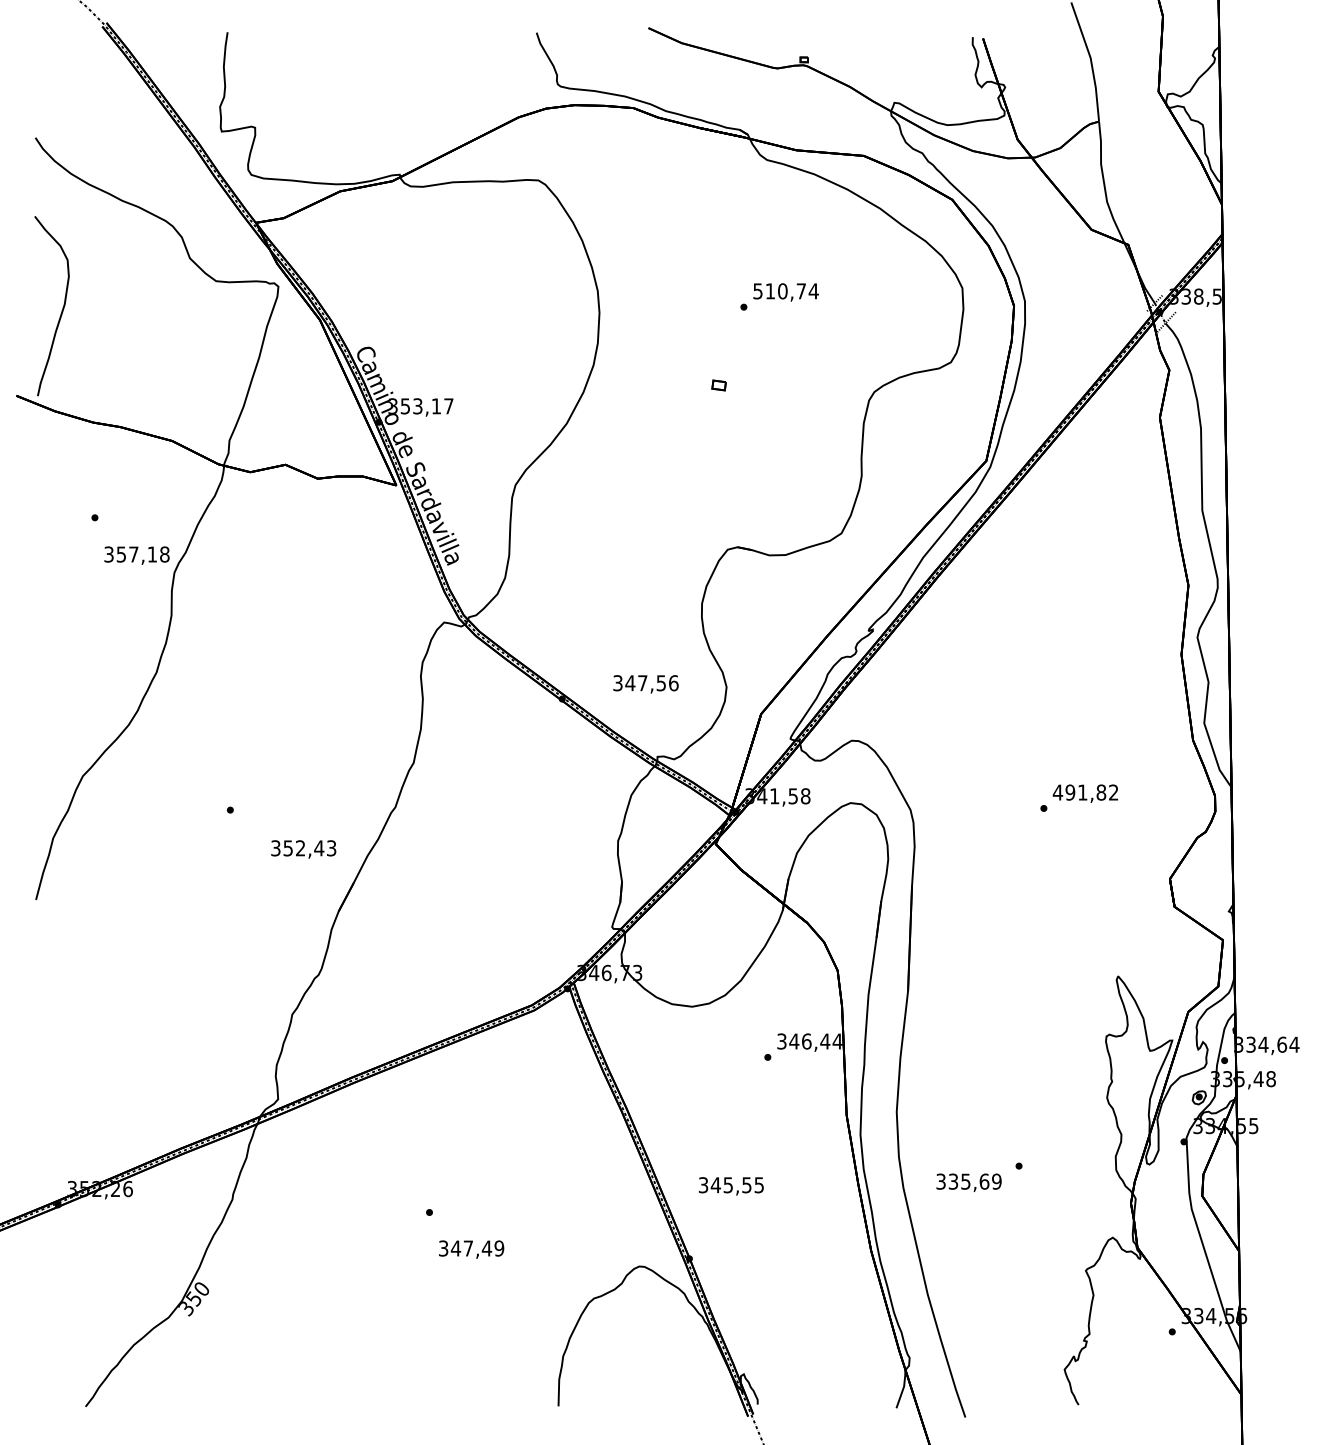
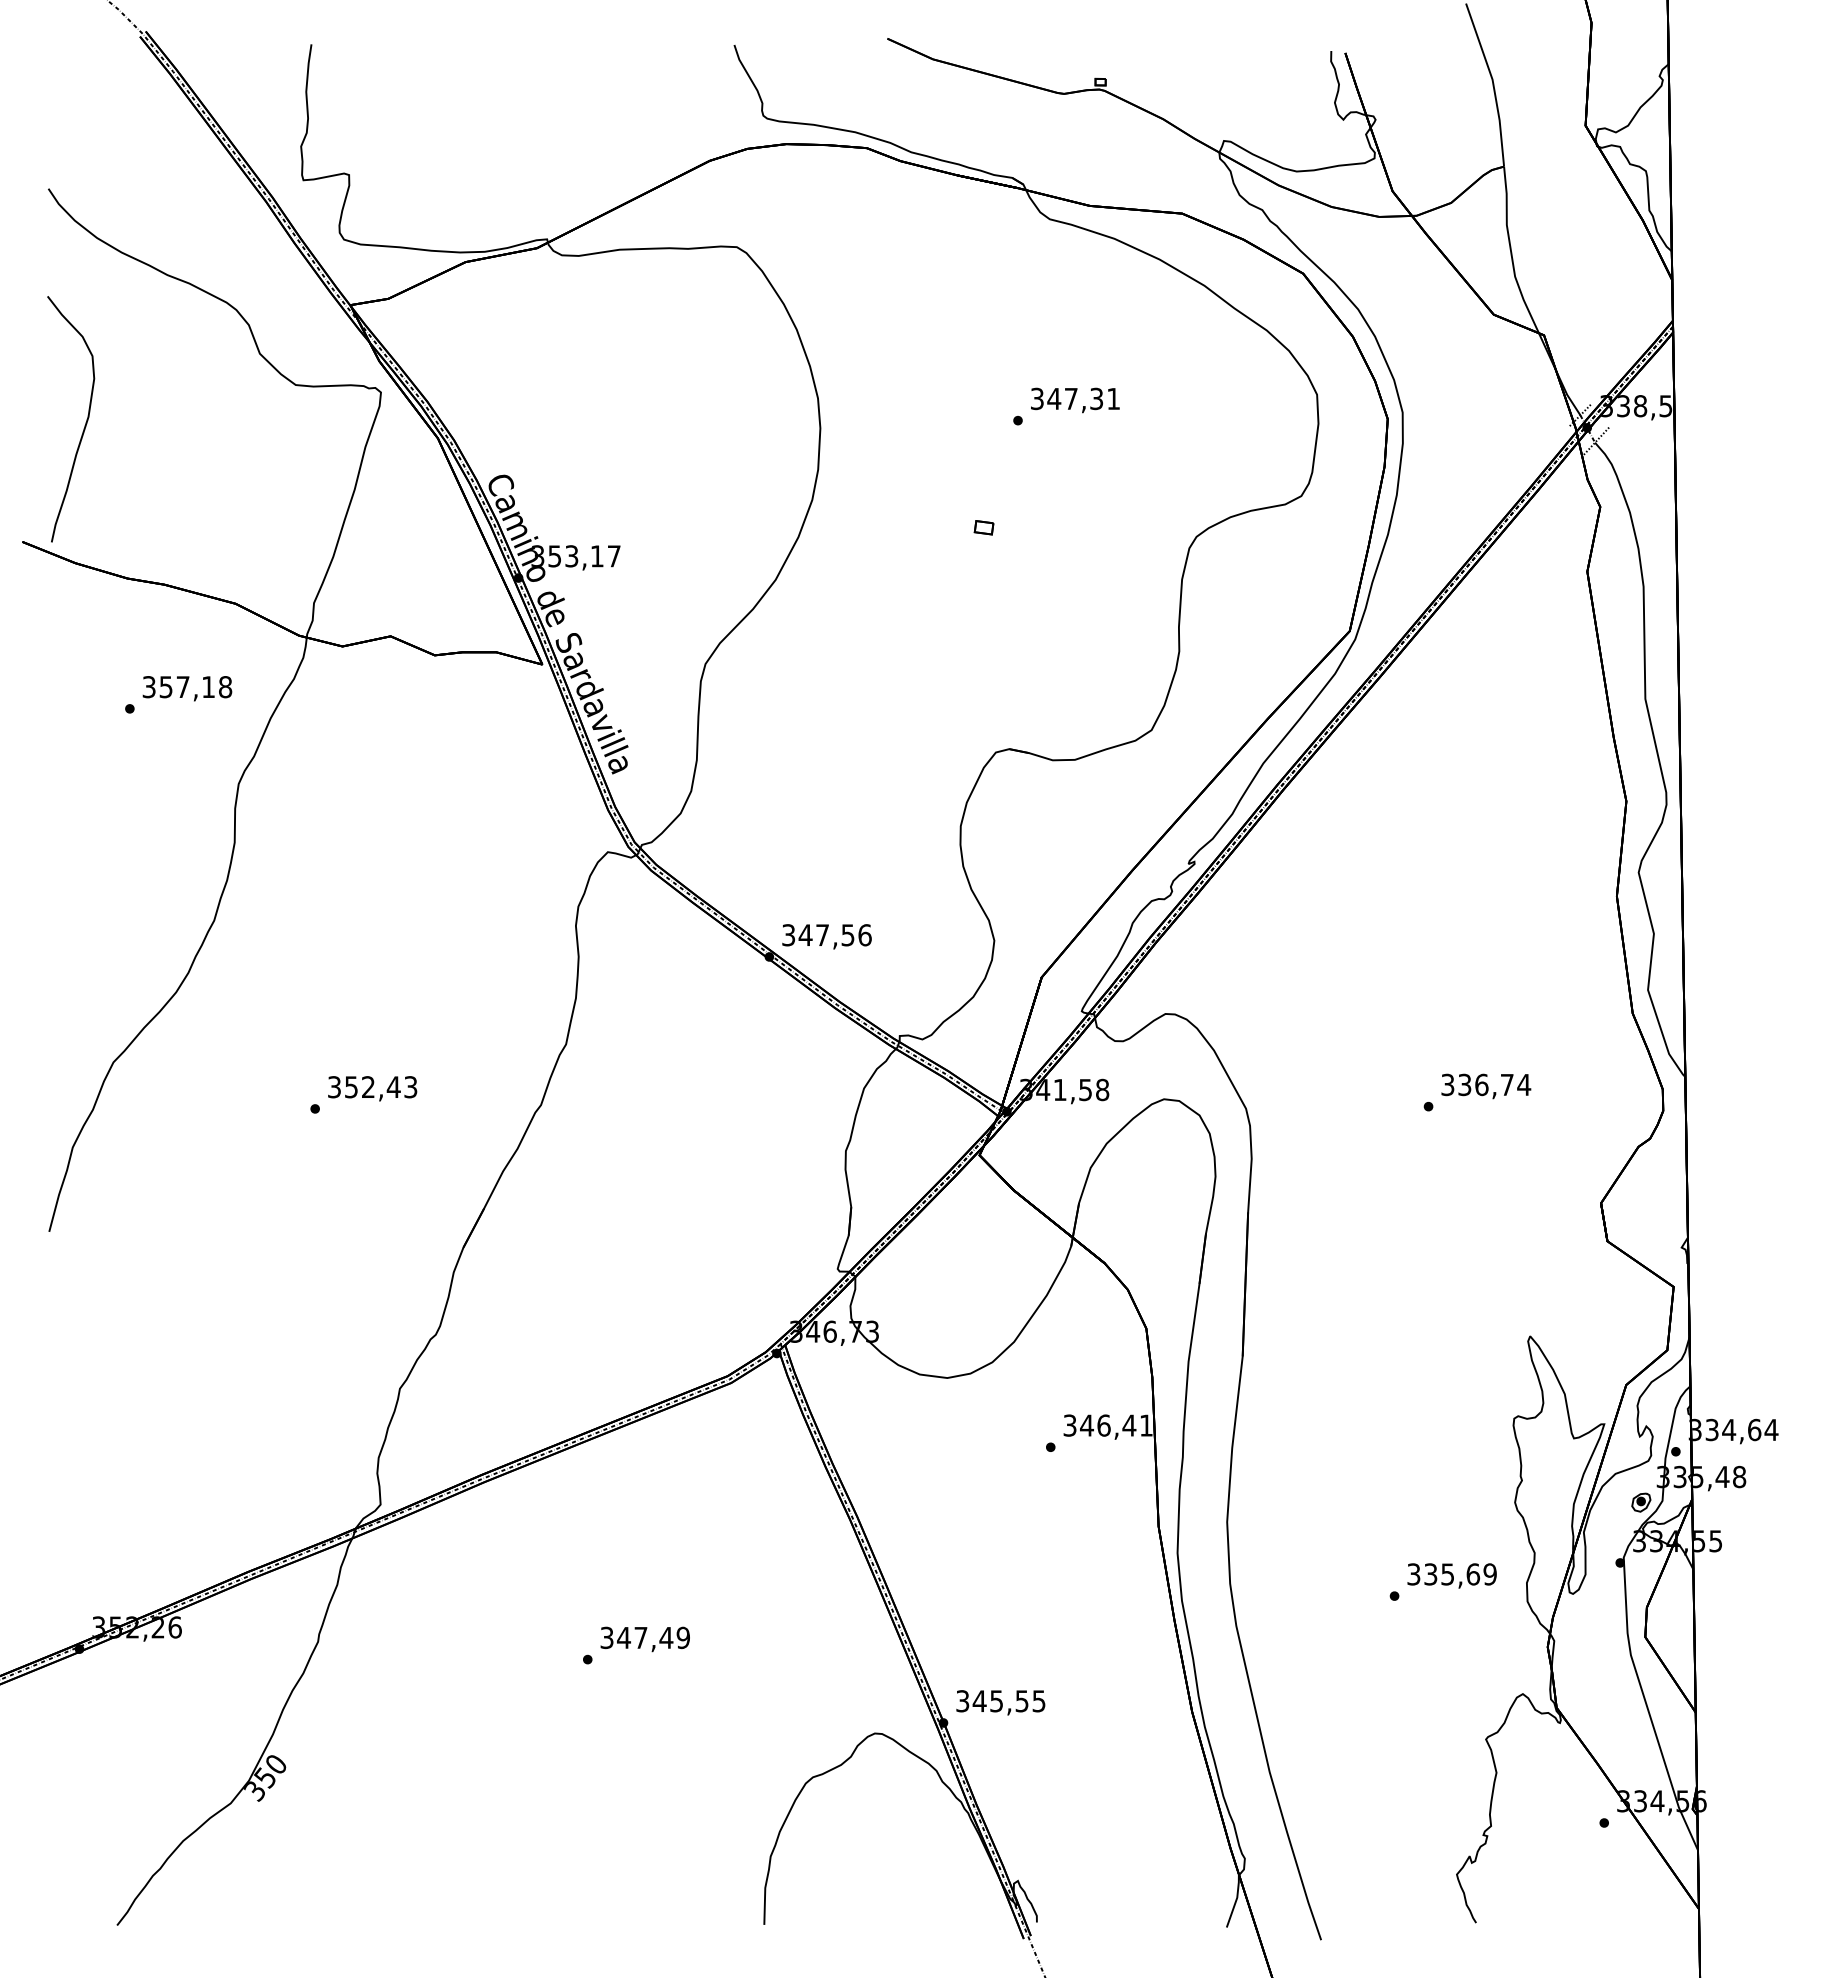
text: (785, 291) -> (1075, 398), 510,74 -> 347,31
text: (137, 555) -> (187, 688), moved
text: (645, 684) -> (826, 936), moved
text: (1085, 792) -> (1485, 1084), 491,82 -> 336,74
text: (303, 849) -> (372, 1088), moved
text: (837, 1041) -> (1145, 1425), 346,44 -> 346,41
text: (968, 1182) -> (1451, 1575), moved
text: (731, 1186) -> (1000, 1702), moved
text: (470, 1249) -> (644, 1639), moved

